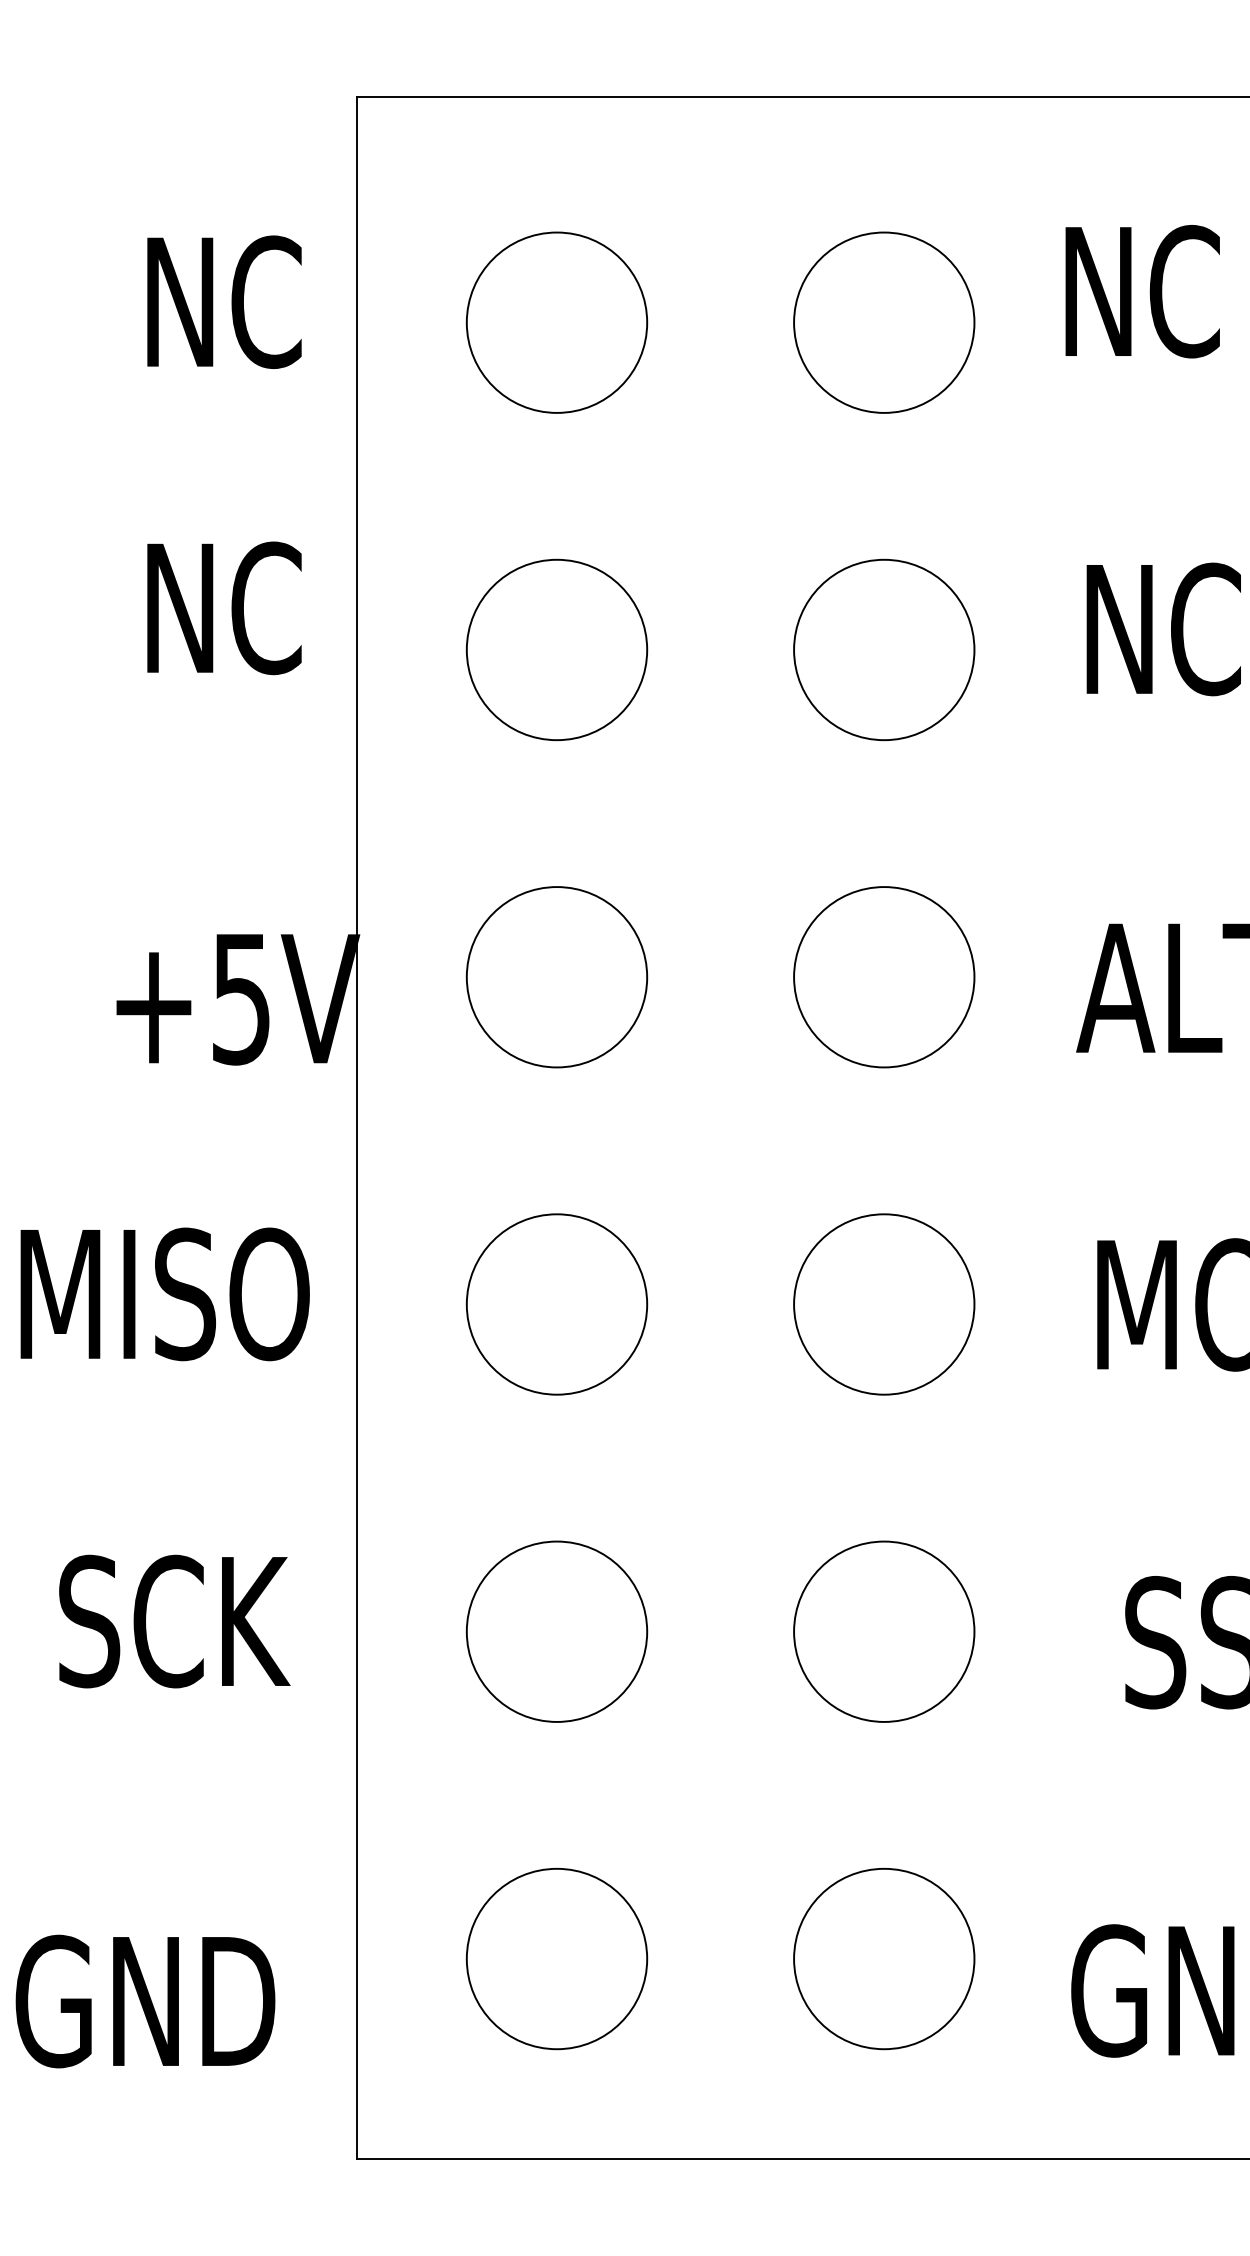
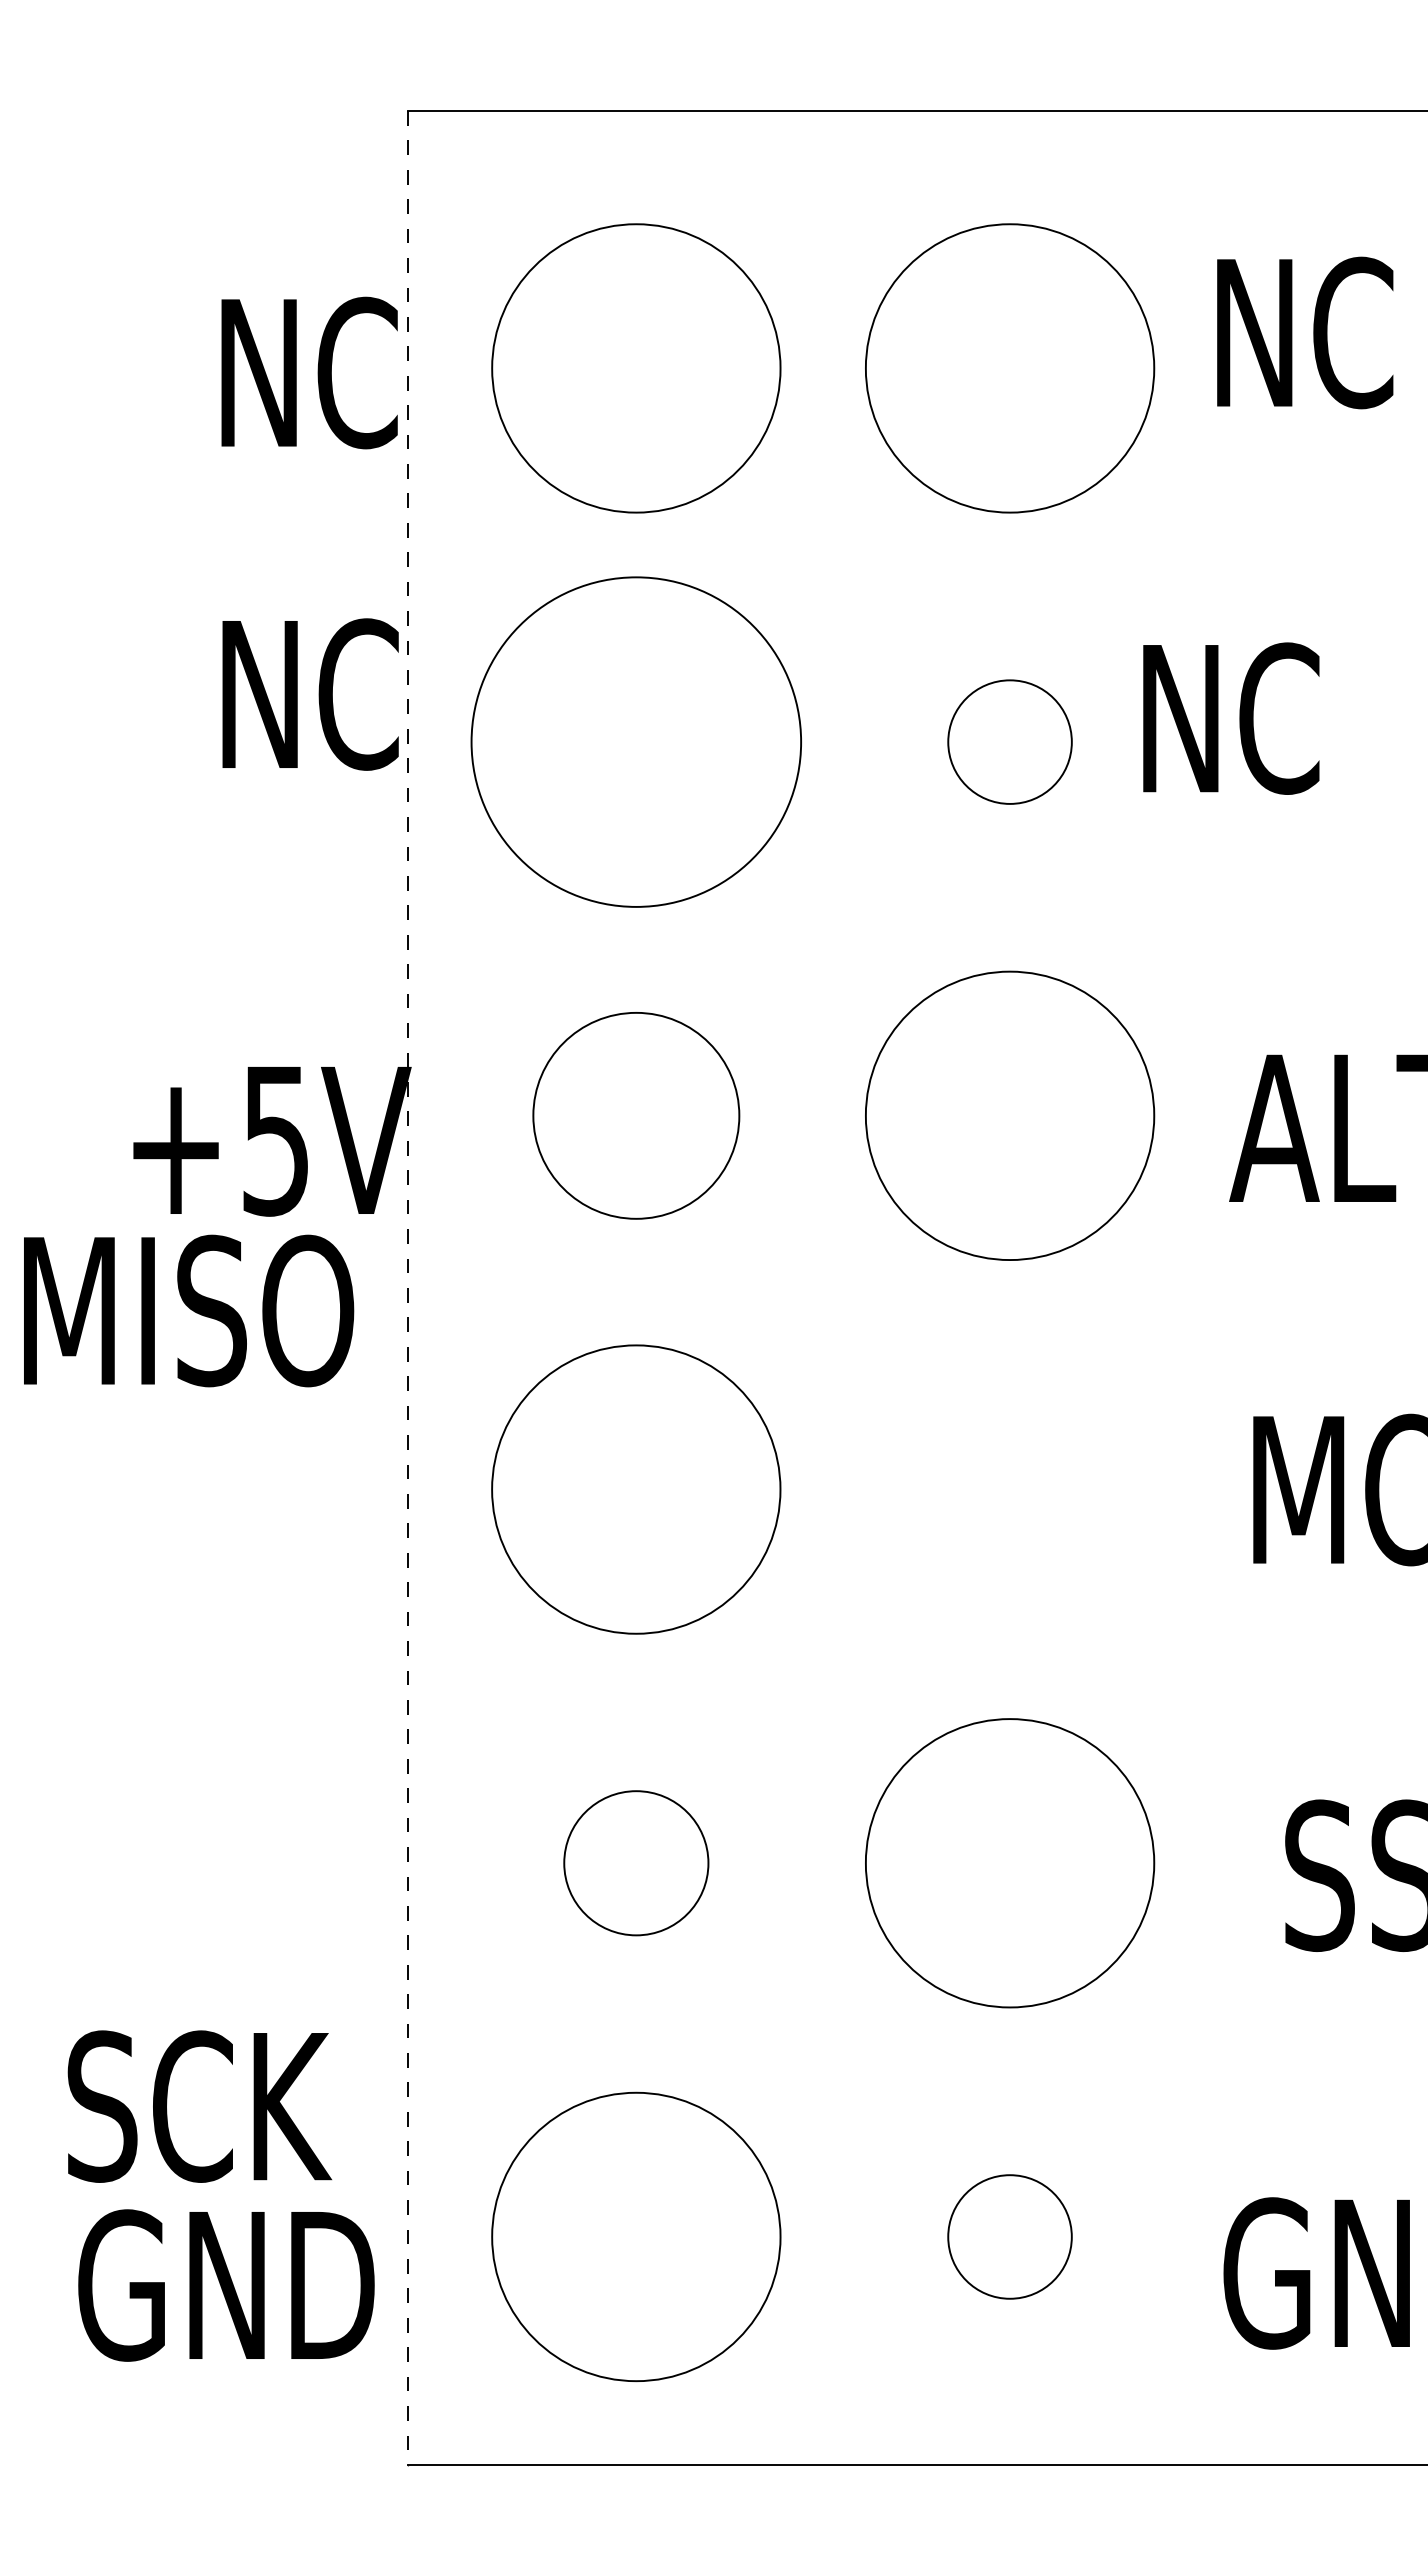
text: (224, 301) -> (309, 372), moved
circle: (557, 322) -> (636, 368), size x1.4
circle: (884, 322) -> (1010, 368), size x1.4
text: (224, 608) -> (310, 694), moved
text: (1163, 629) -> (1231, 718), moved
circle: (557, 650) -> (636, 742), size x1.6
circle: (884, 650) -> (1010, 742), size x0.6
circle: (884, 976) -> (1010, 1115), size x1.4
line: (357, 1128) -> (408, 1288), solid -> dashed
text: (165, 1293) -> (189, 1310), moved
circle: (557, 1304) -> (636, 1489), size x1.4
circle: (883, 1304) -> (1009, 1489), removed
text: (174, 1621) -> (199, 2106), moved
circle: (557, 1631) -> (636, 1863), size x0.7
circle: (884, 1631) -> (1010, 1863), size x1.4
circle: (557, 1958) -> (636, 2236), size x1.4
circle: (883, 1958) -> (1009, 2236), size x0.6
text: (145, 2001) -> (226, 2285), moved

